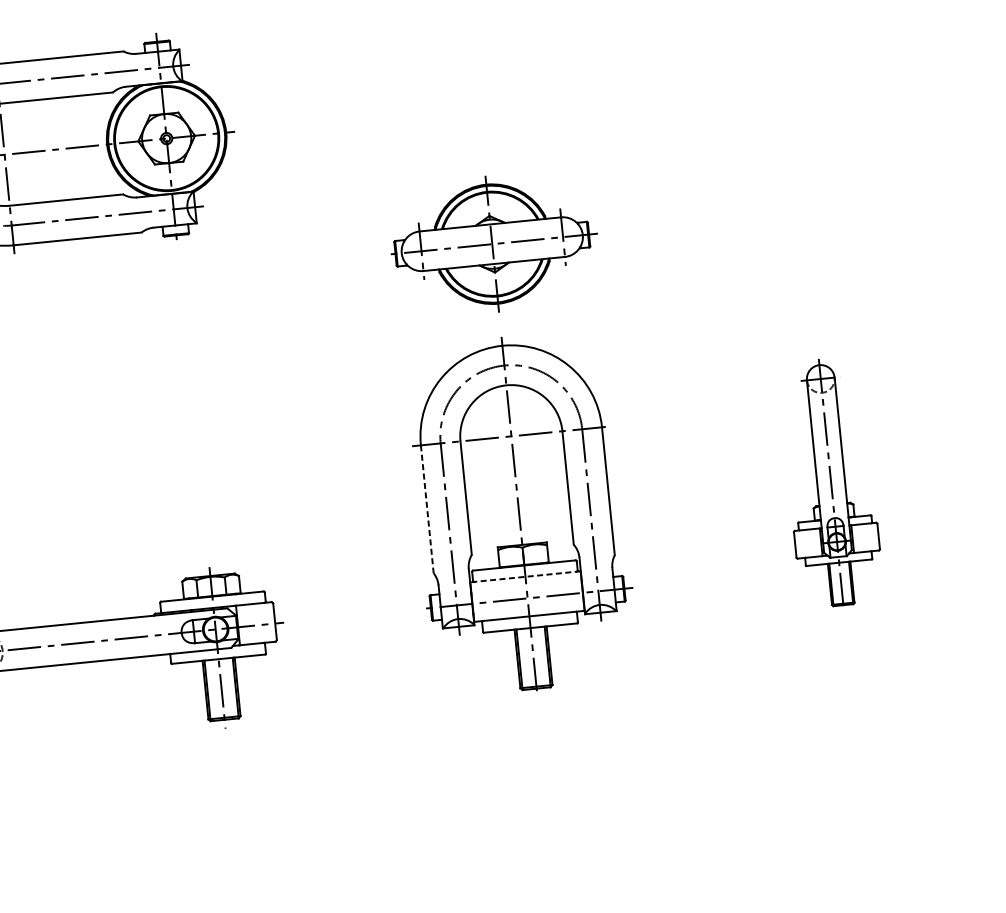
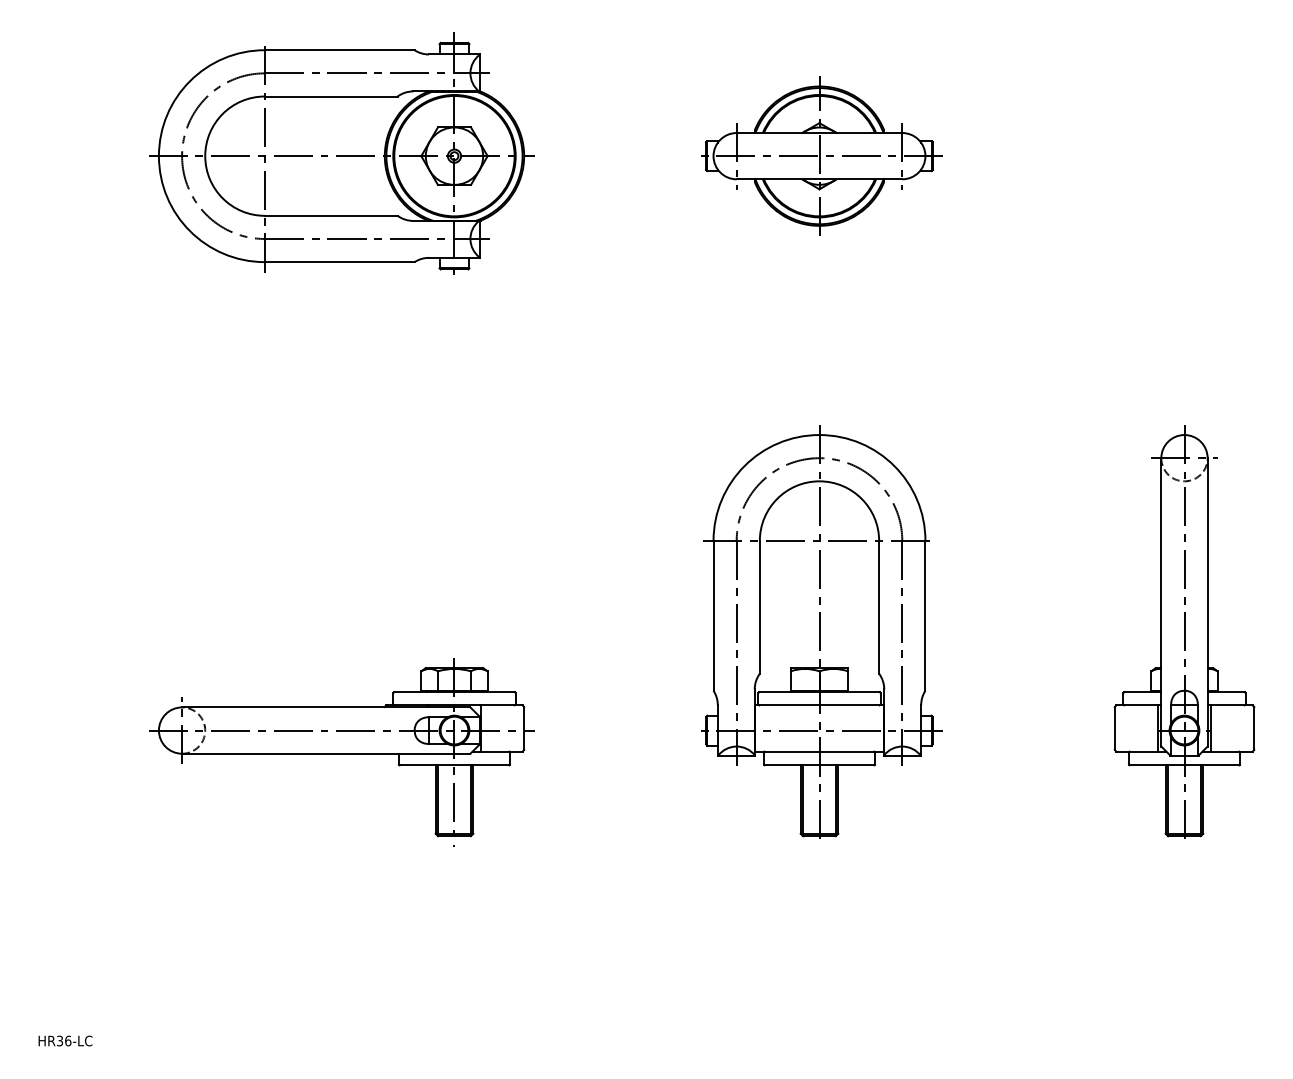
part: (493, 243) -> (821, 155), moved
part: (831, 482) -> (1184, 631), size x1.43
line: (427, 509) -> (713, 615), dashed -> solid
line: (525, 576) -> (819, 705), dashed -> solid

